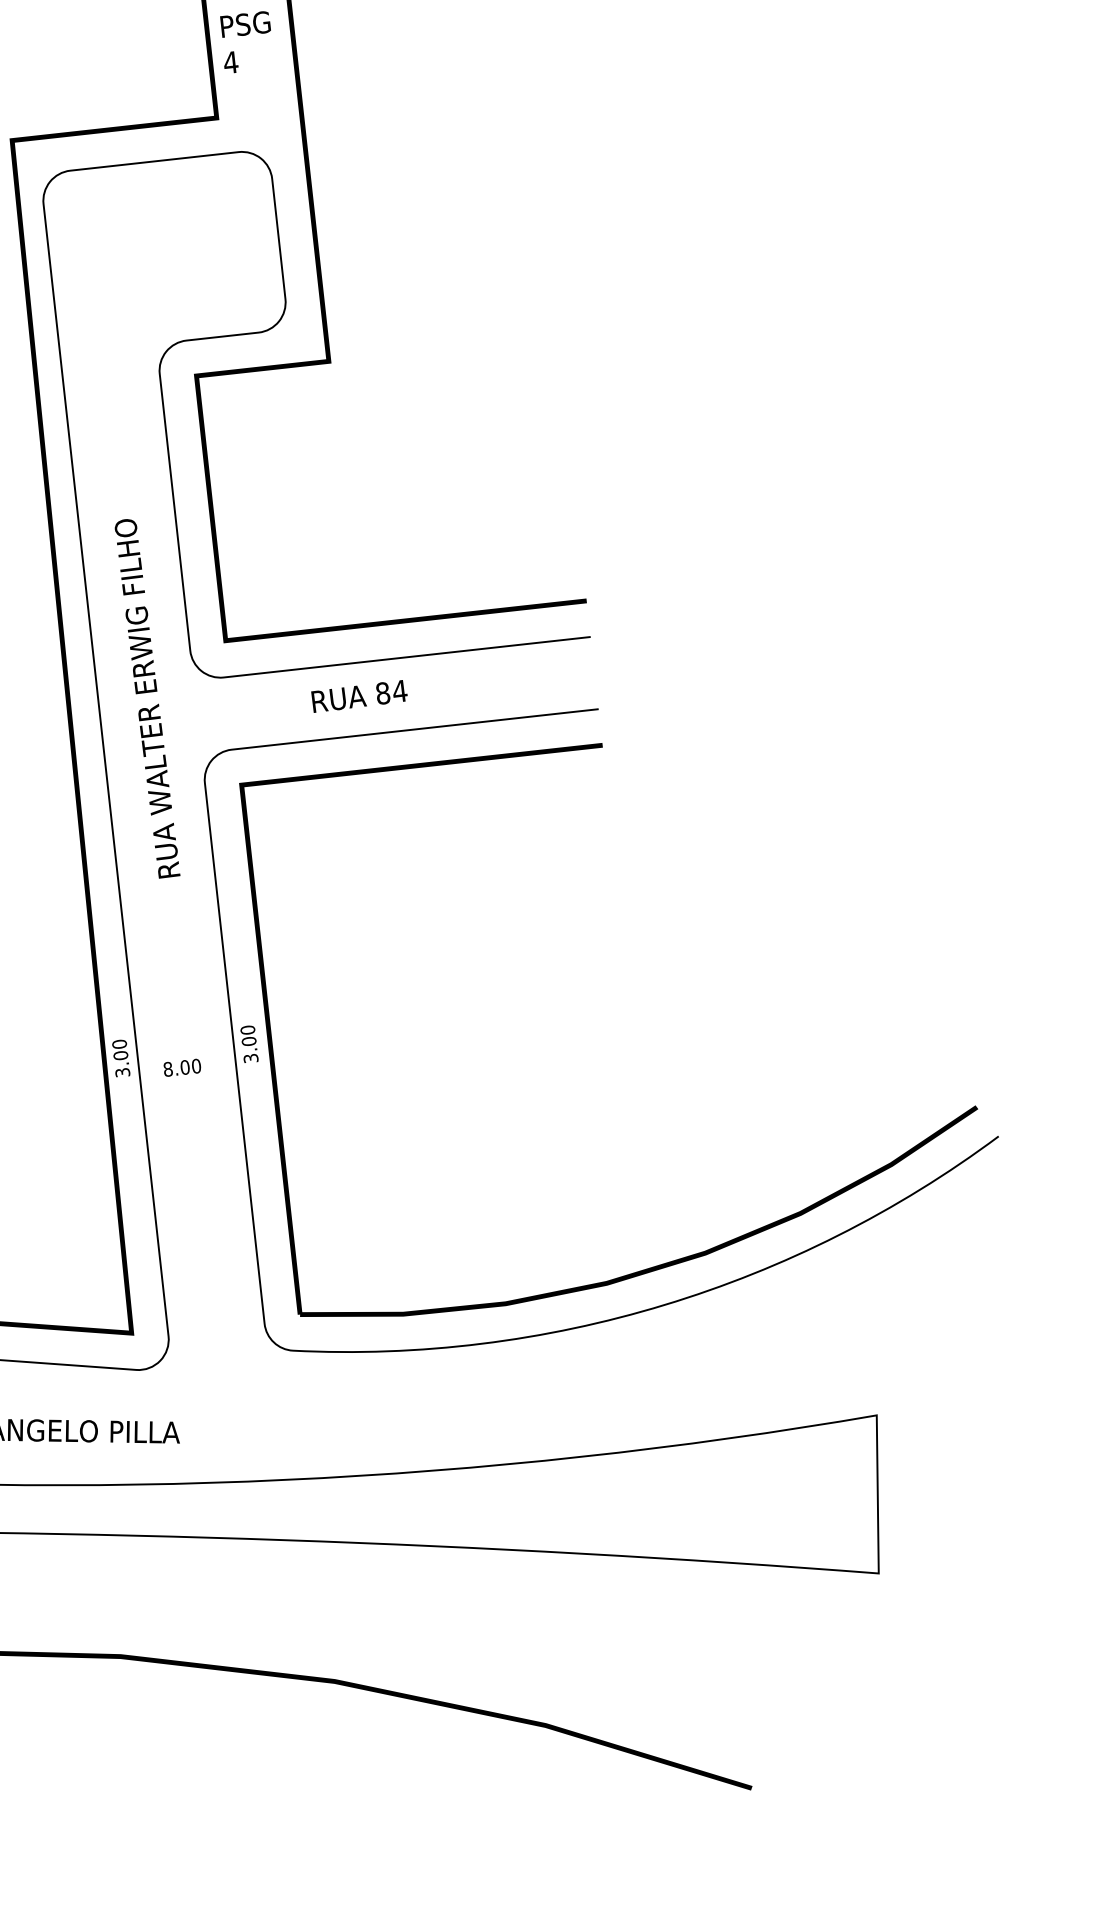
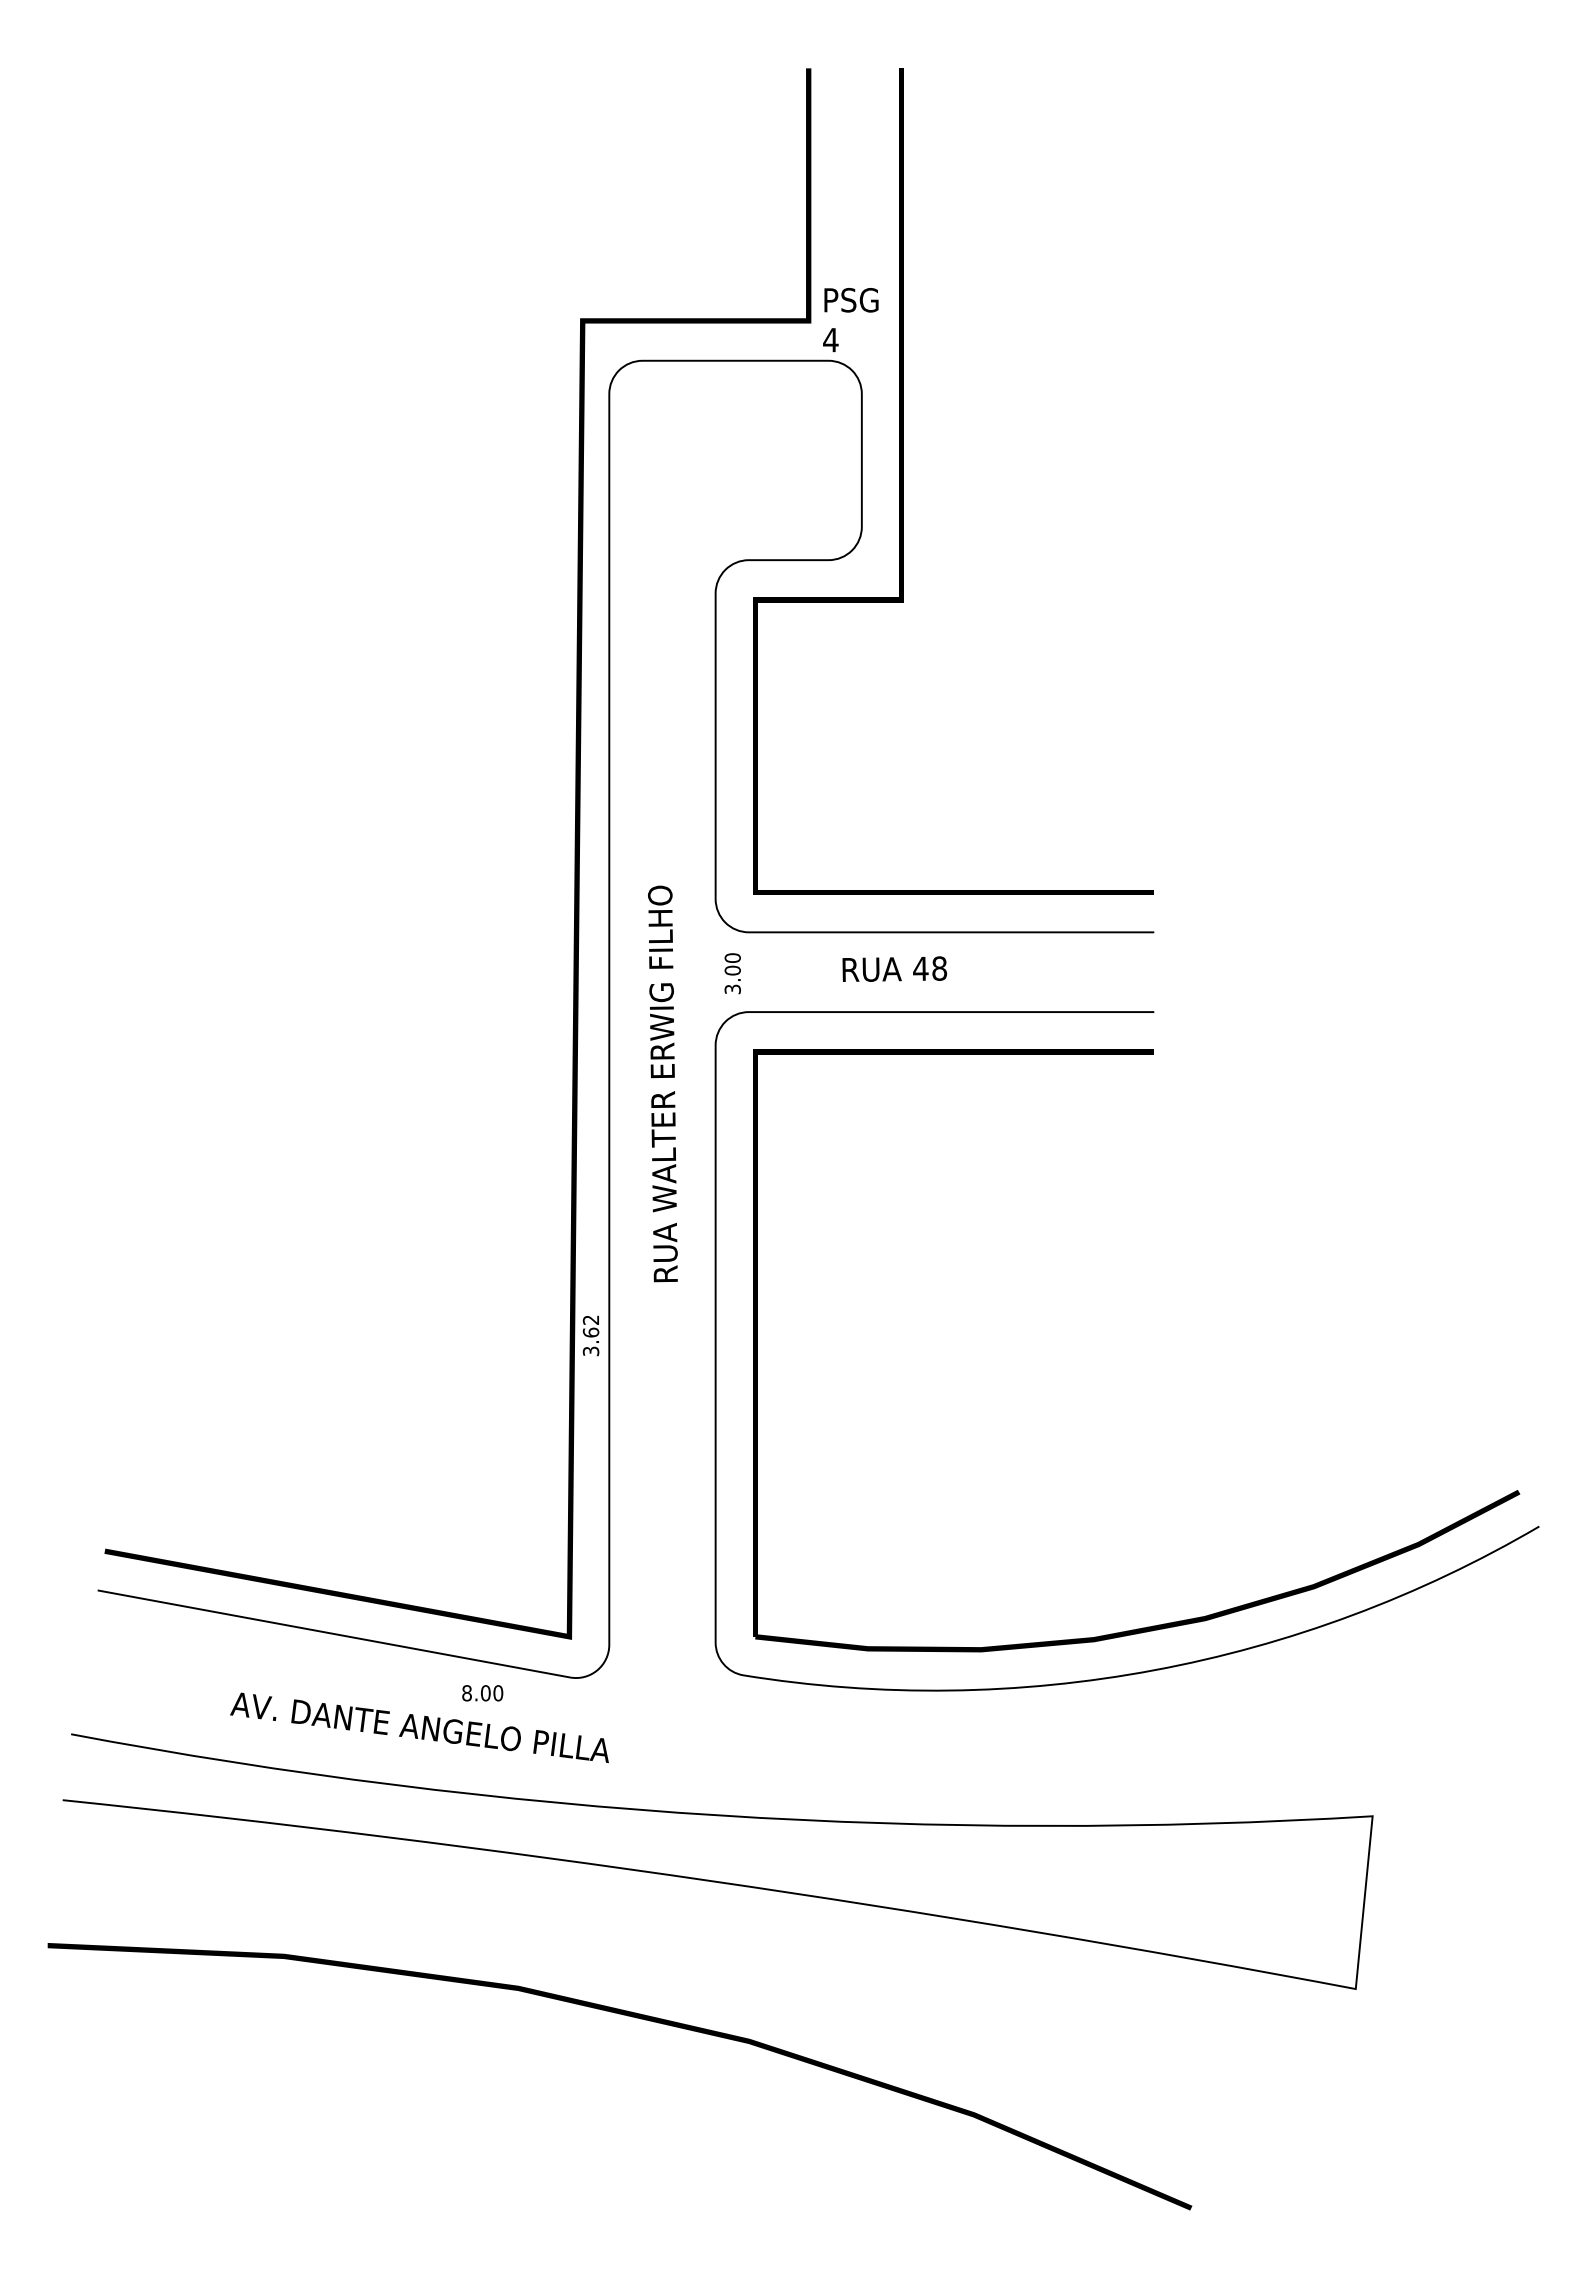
text: (246, 42) -> (850, 320), moved
text: (391, 692) -> (930, 968), 84 -> 48
text: (146, 698) -> (662, 1083), moved
text: (249, 1044) -> (732, 973), moved
text: (119, 1050) -> (590, 1326), 3.00 -> 3.62
text: (182, 1068) -> (482, 1693), moved

